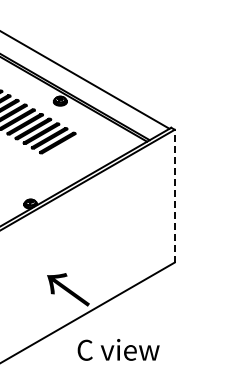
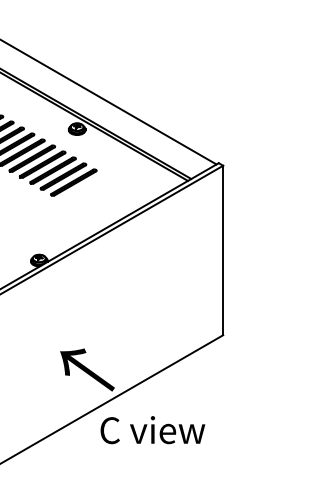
line: (174, 195) -> (222, 249), dashed -> solid
text: (118, 349) -> (152, 429), moved

